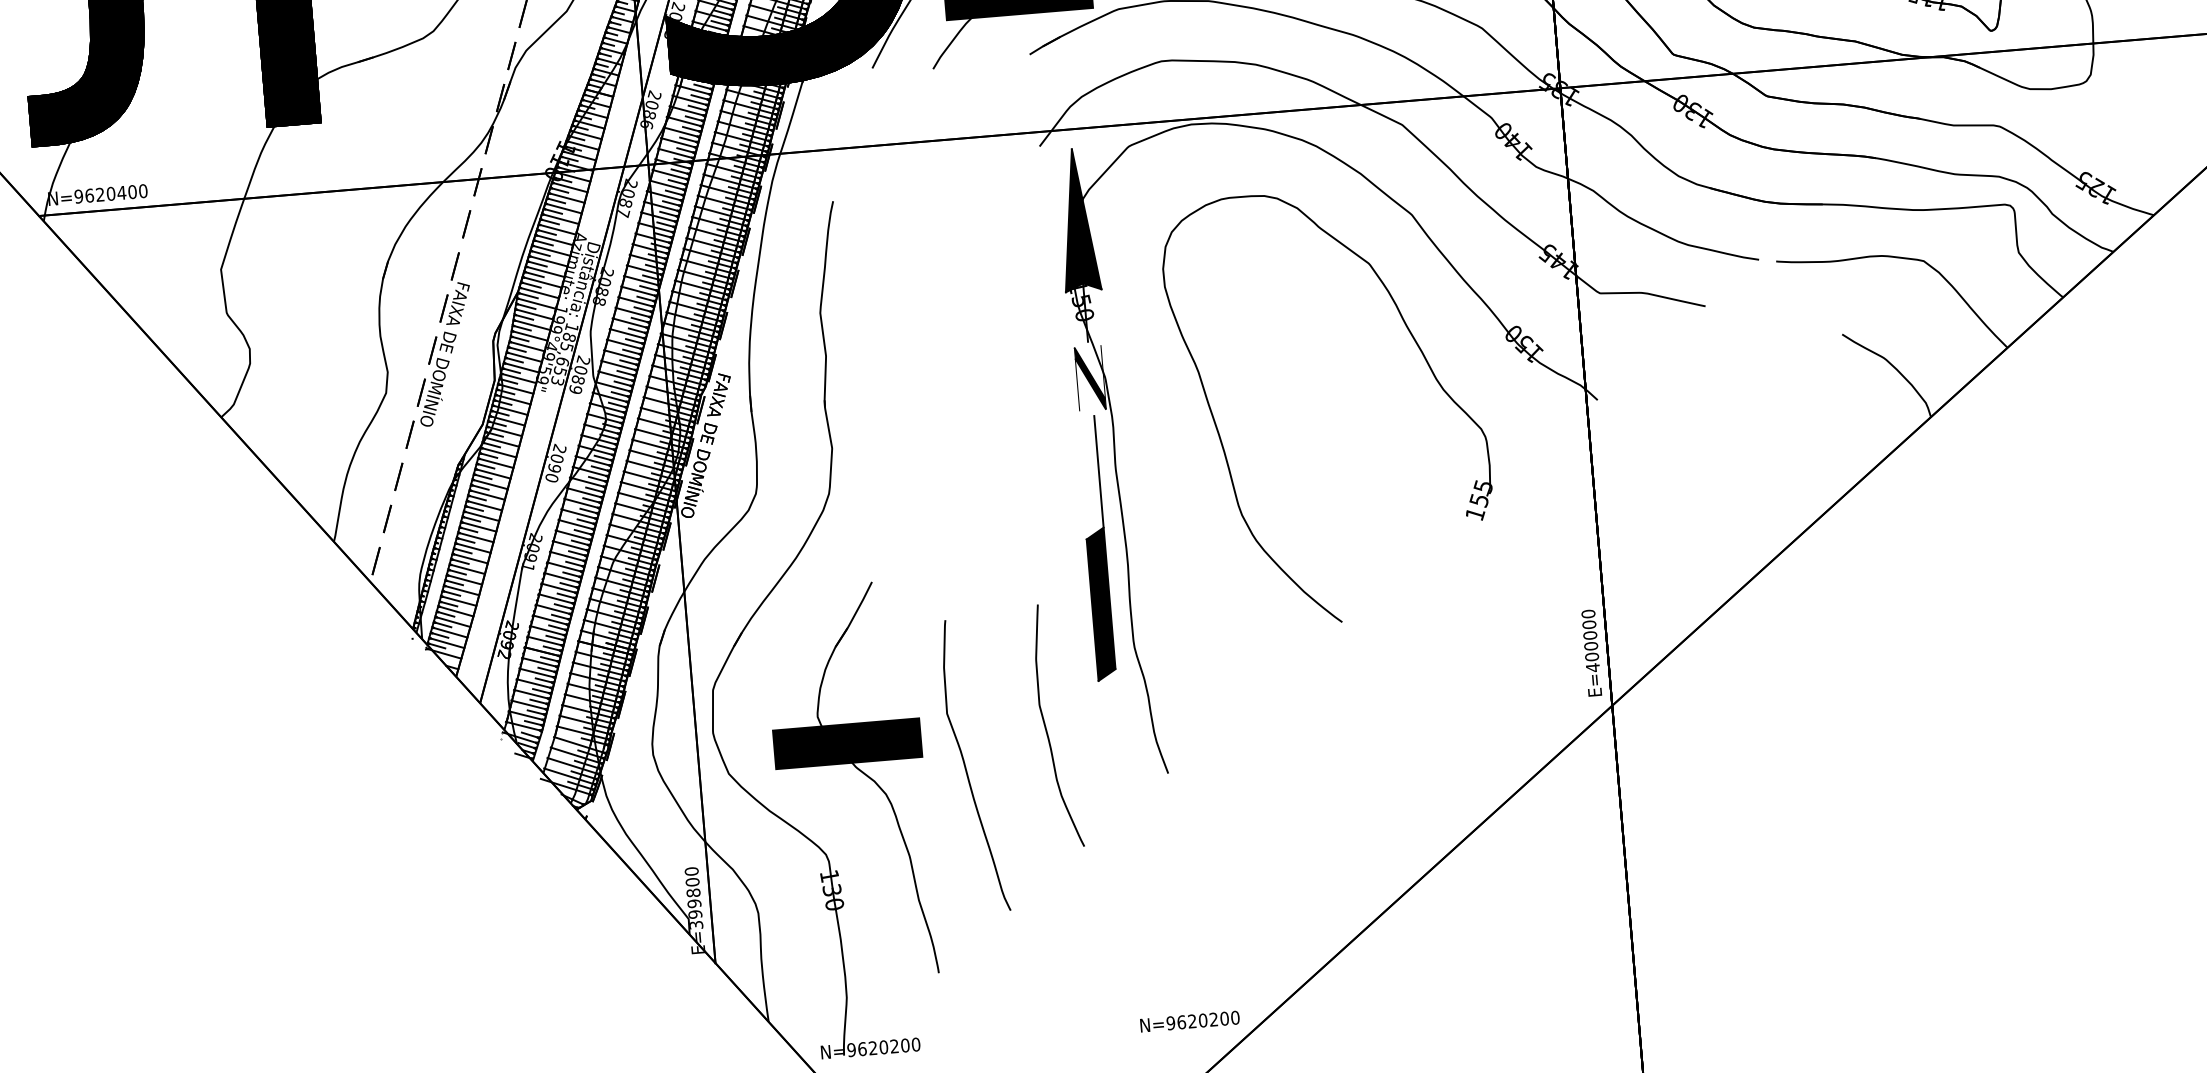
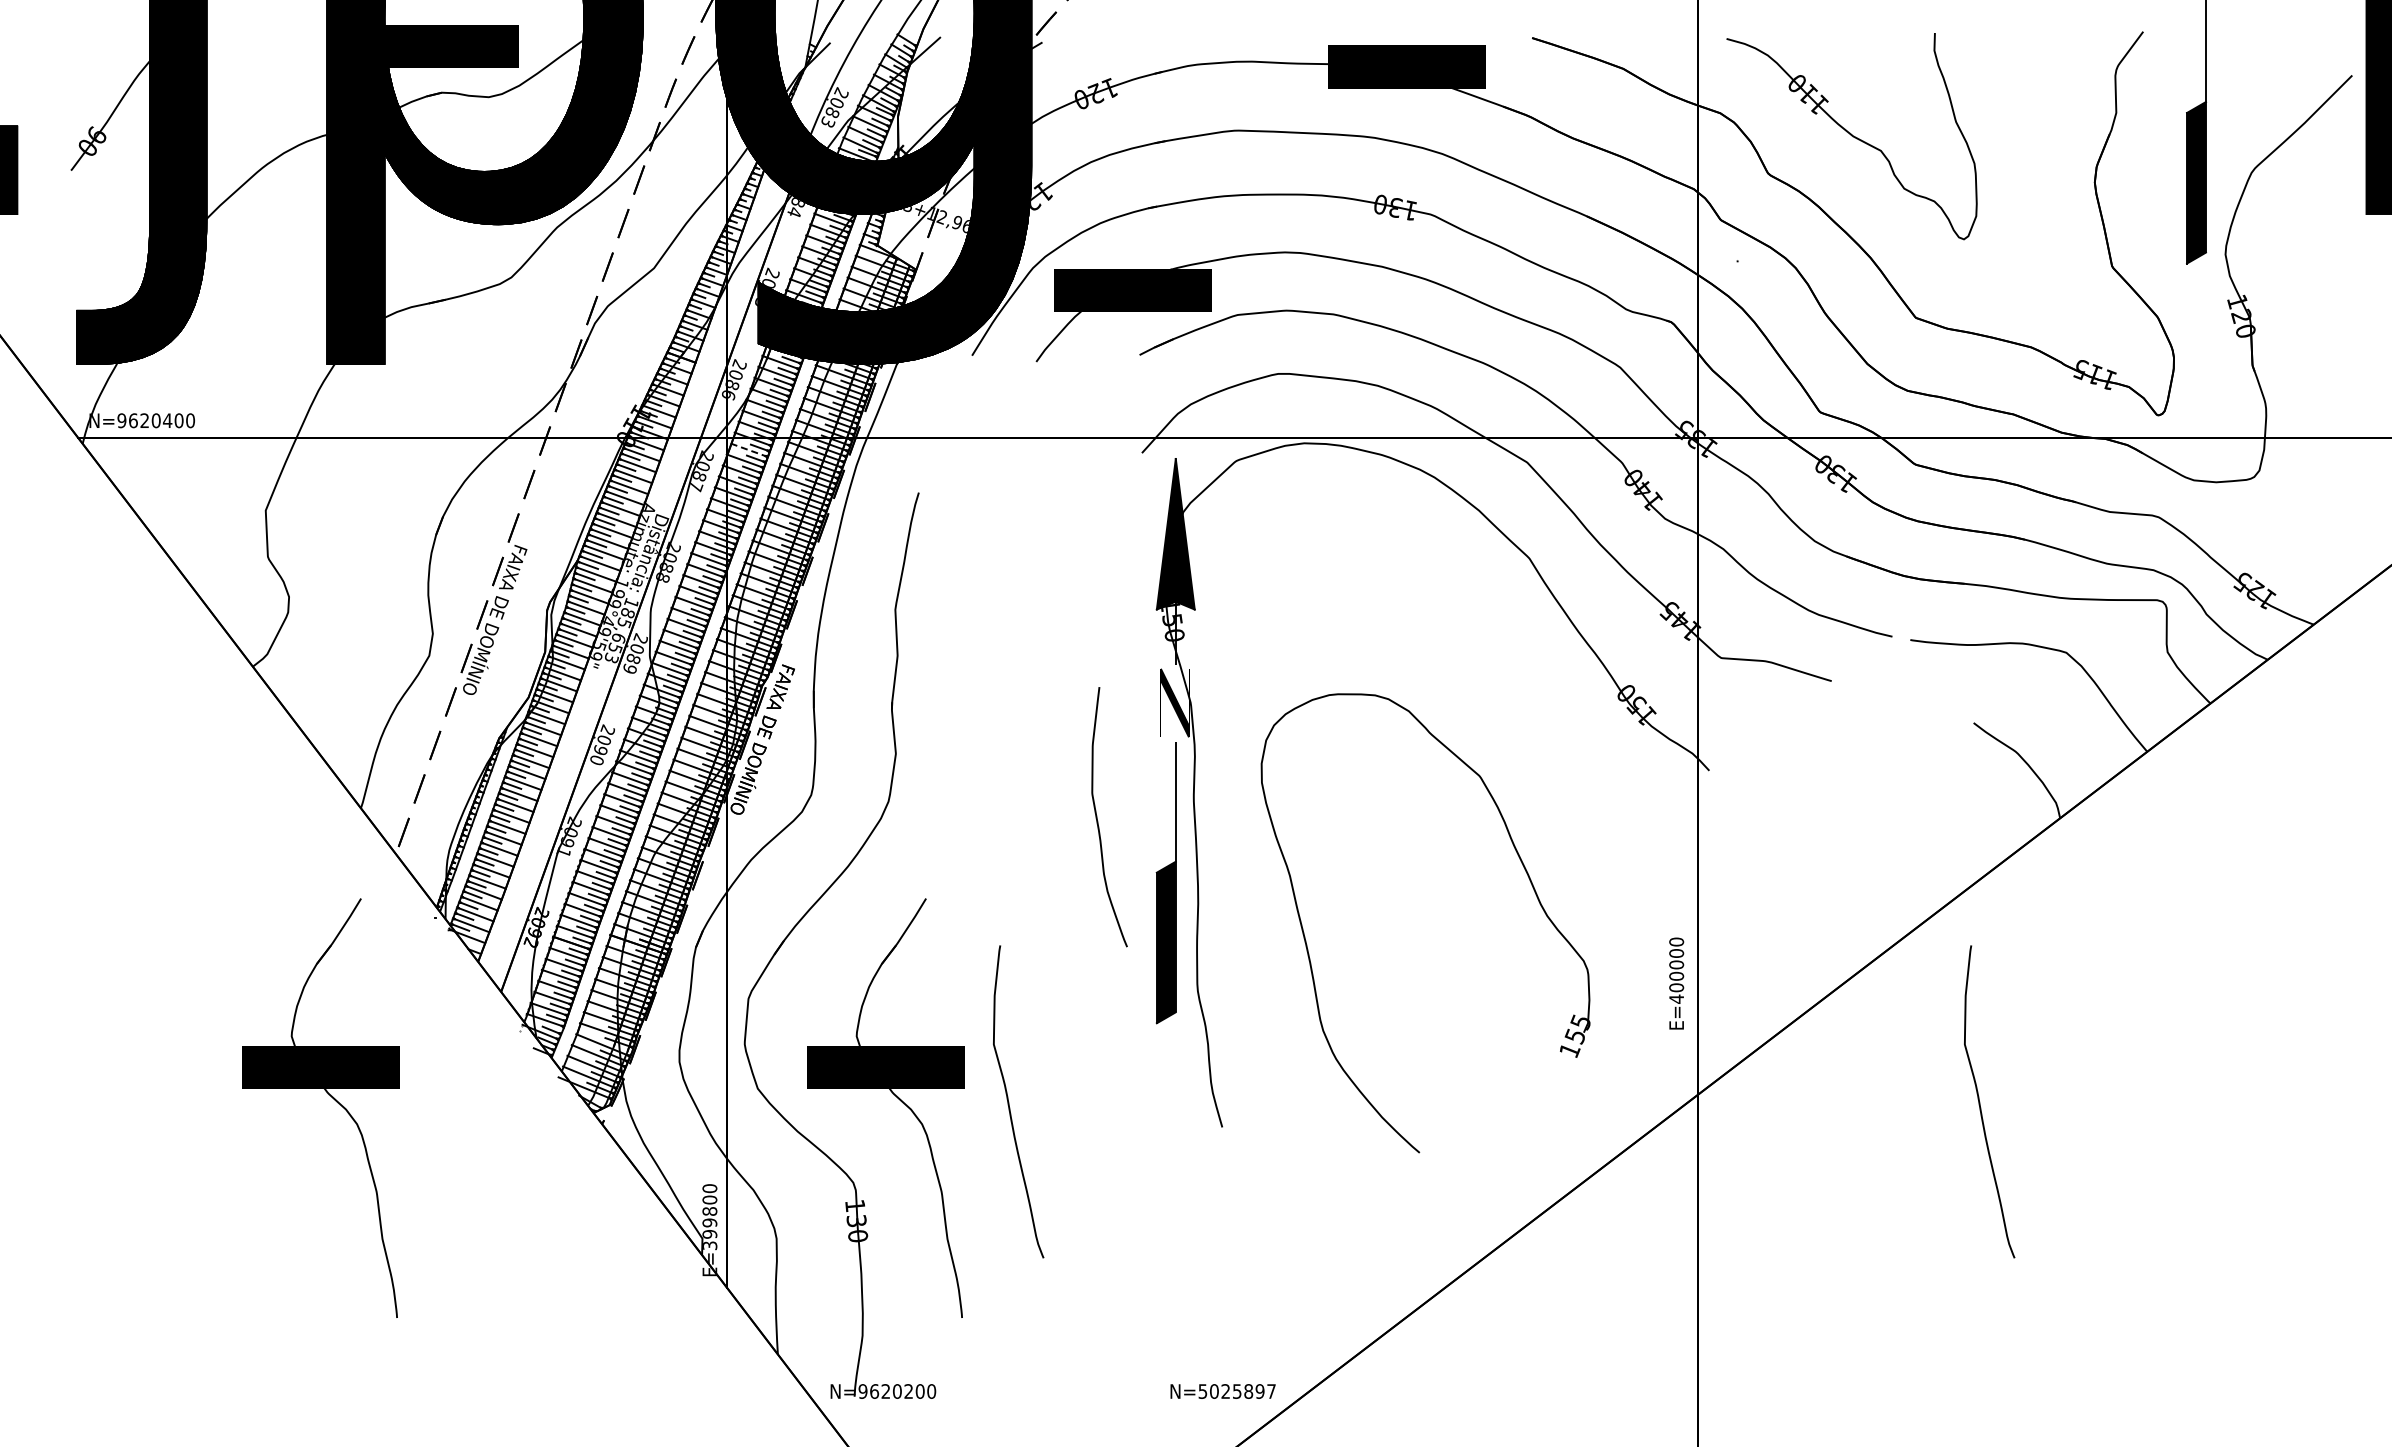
line: (669, 174) -> (748, 449), solid -> dashed
part: (1421, 354) -> (1527, 876), moved
text: (1591, 653) -> (1676, 983), moved
curve: (1878, 690) -> (1980, 1102), added
curve: (1047, 730) -> (1098, 821), moved
part: (328, 814) -> (330, 1096), added
text: (1203, 1020) -> (1237, 1391), N=9620200 -> N=5025897

